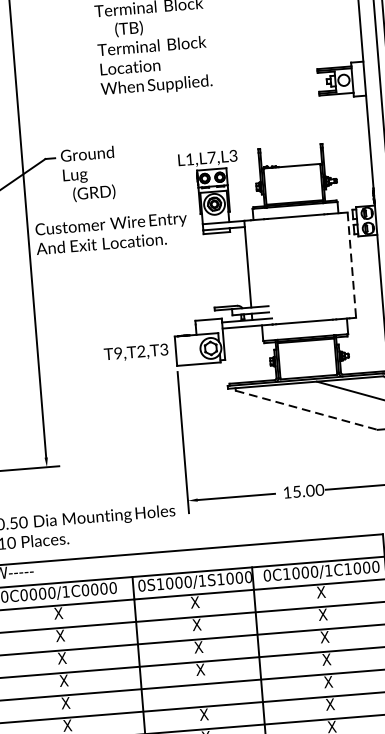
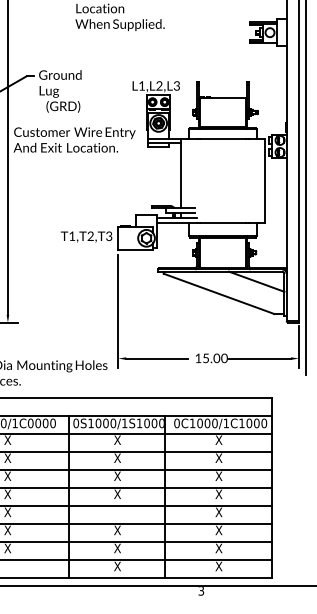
text: (211, 157) -> (159, 85), L1,L7,L3 -> L1,L2,L3
line: (351, 265) -> (264, 181), dashed -> solid
text: (118, 352) -> (72, 235), T9,T2,T3 -> T1,T2,T3
line: (307, 409) -> (219, 293), dashed -> solid

